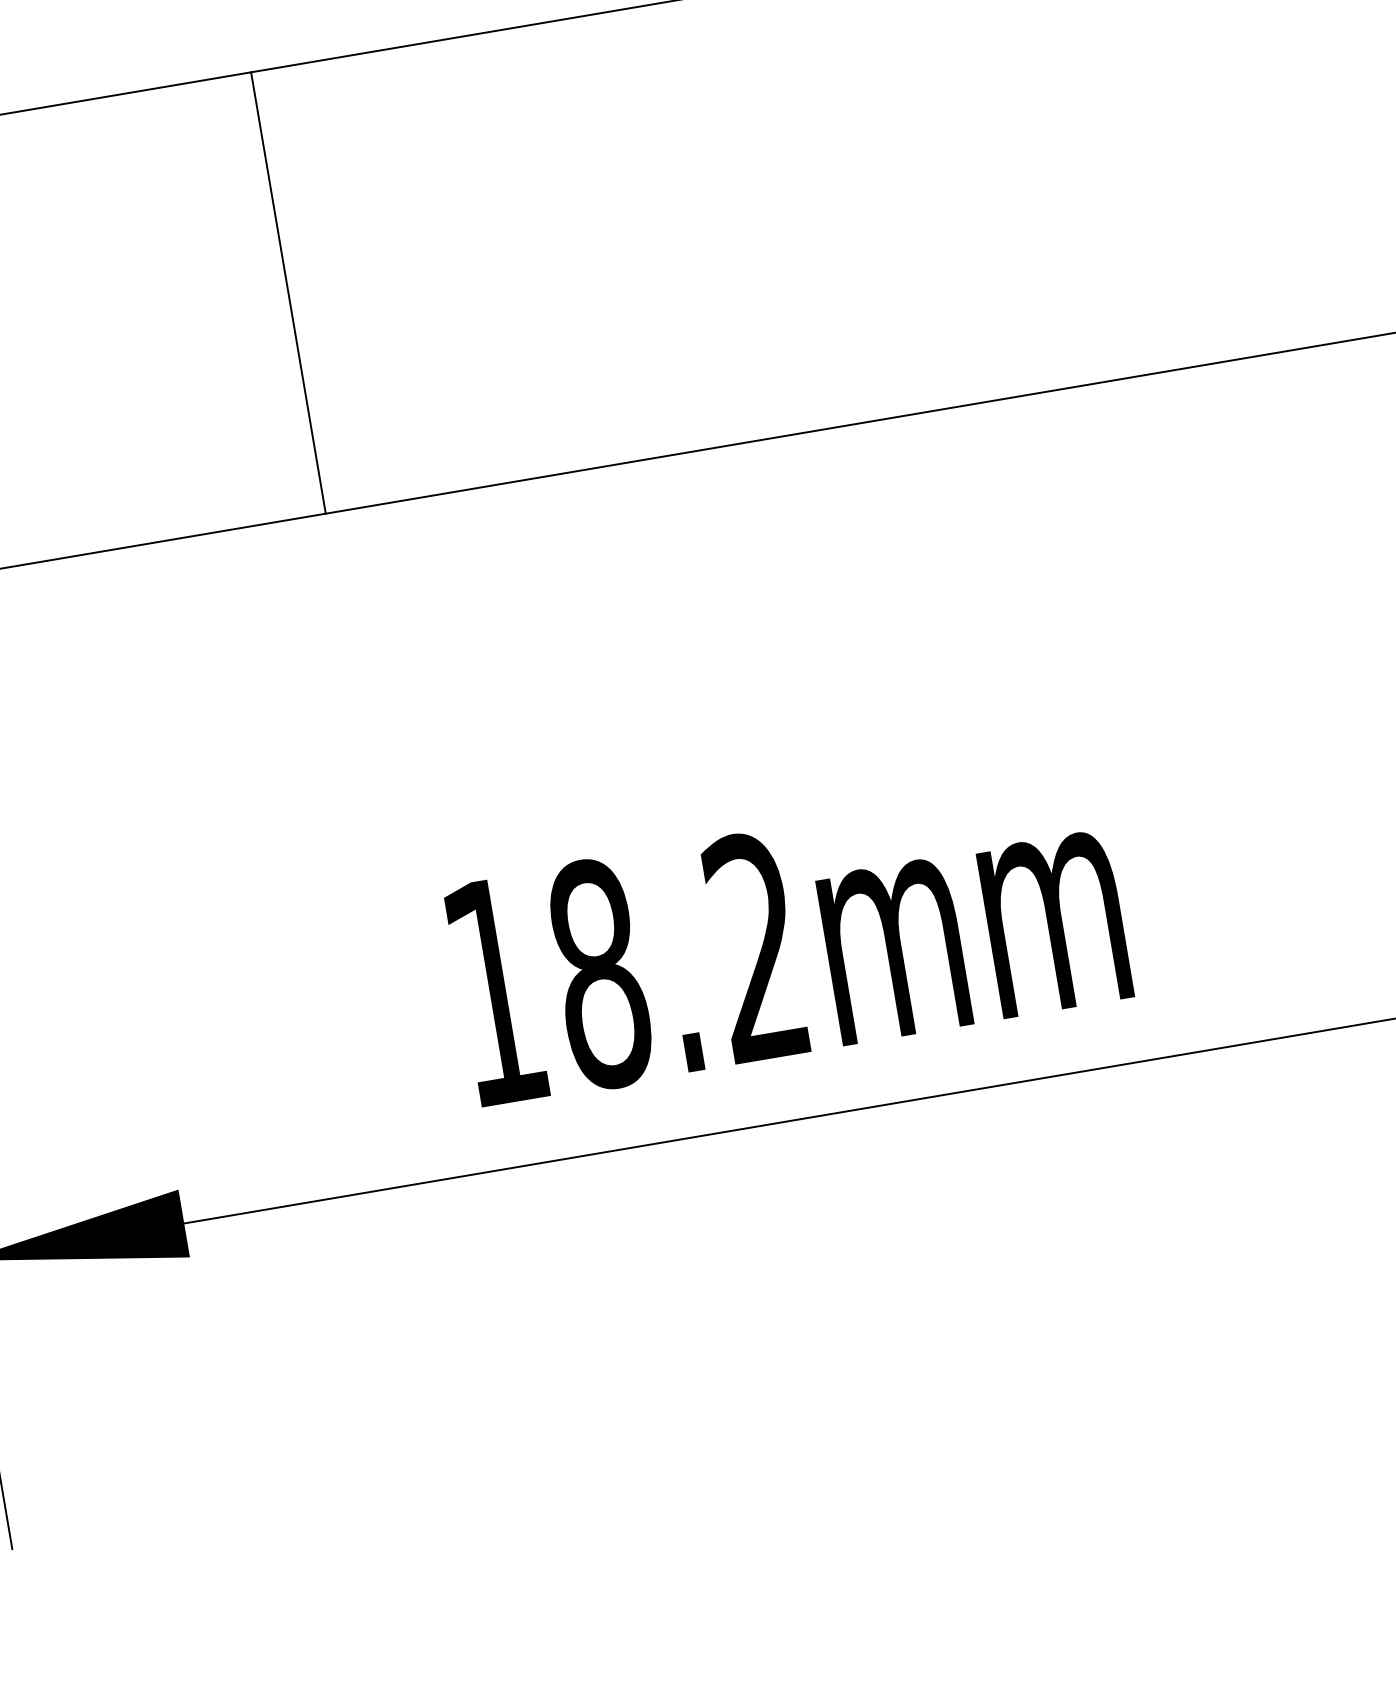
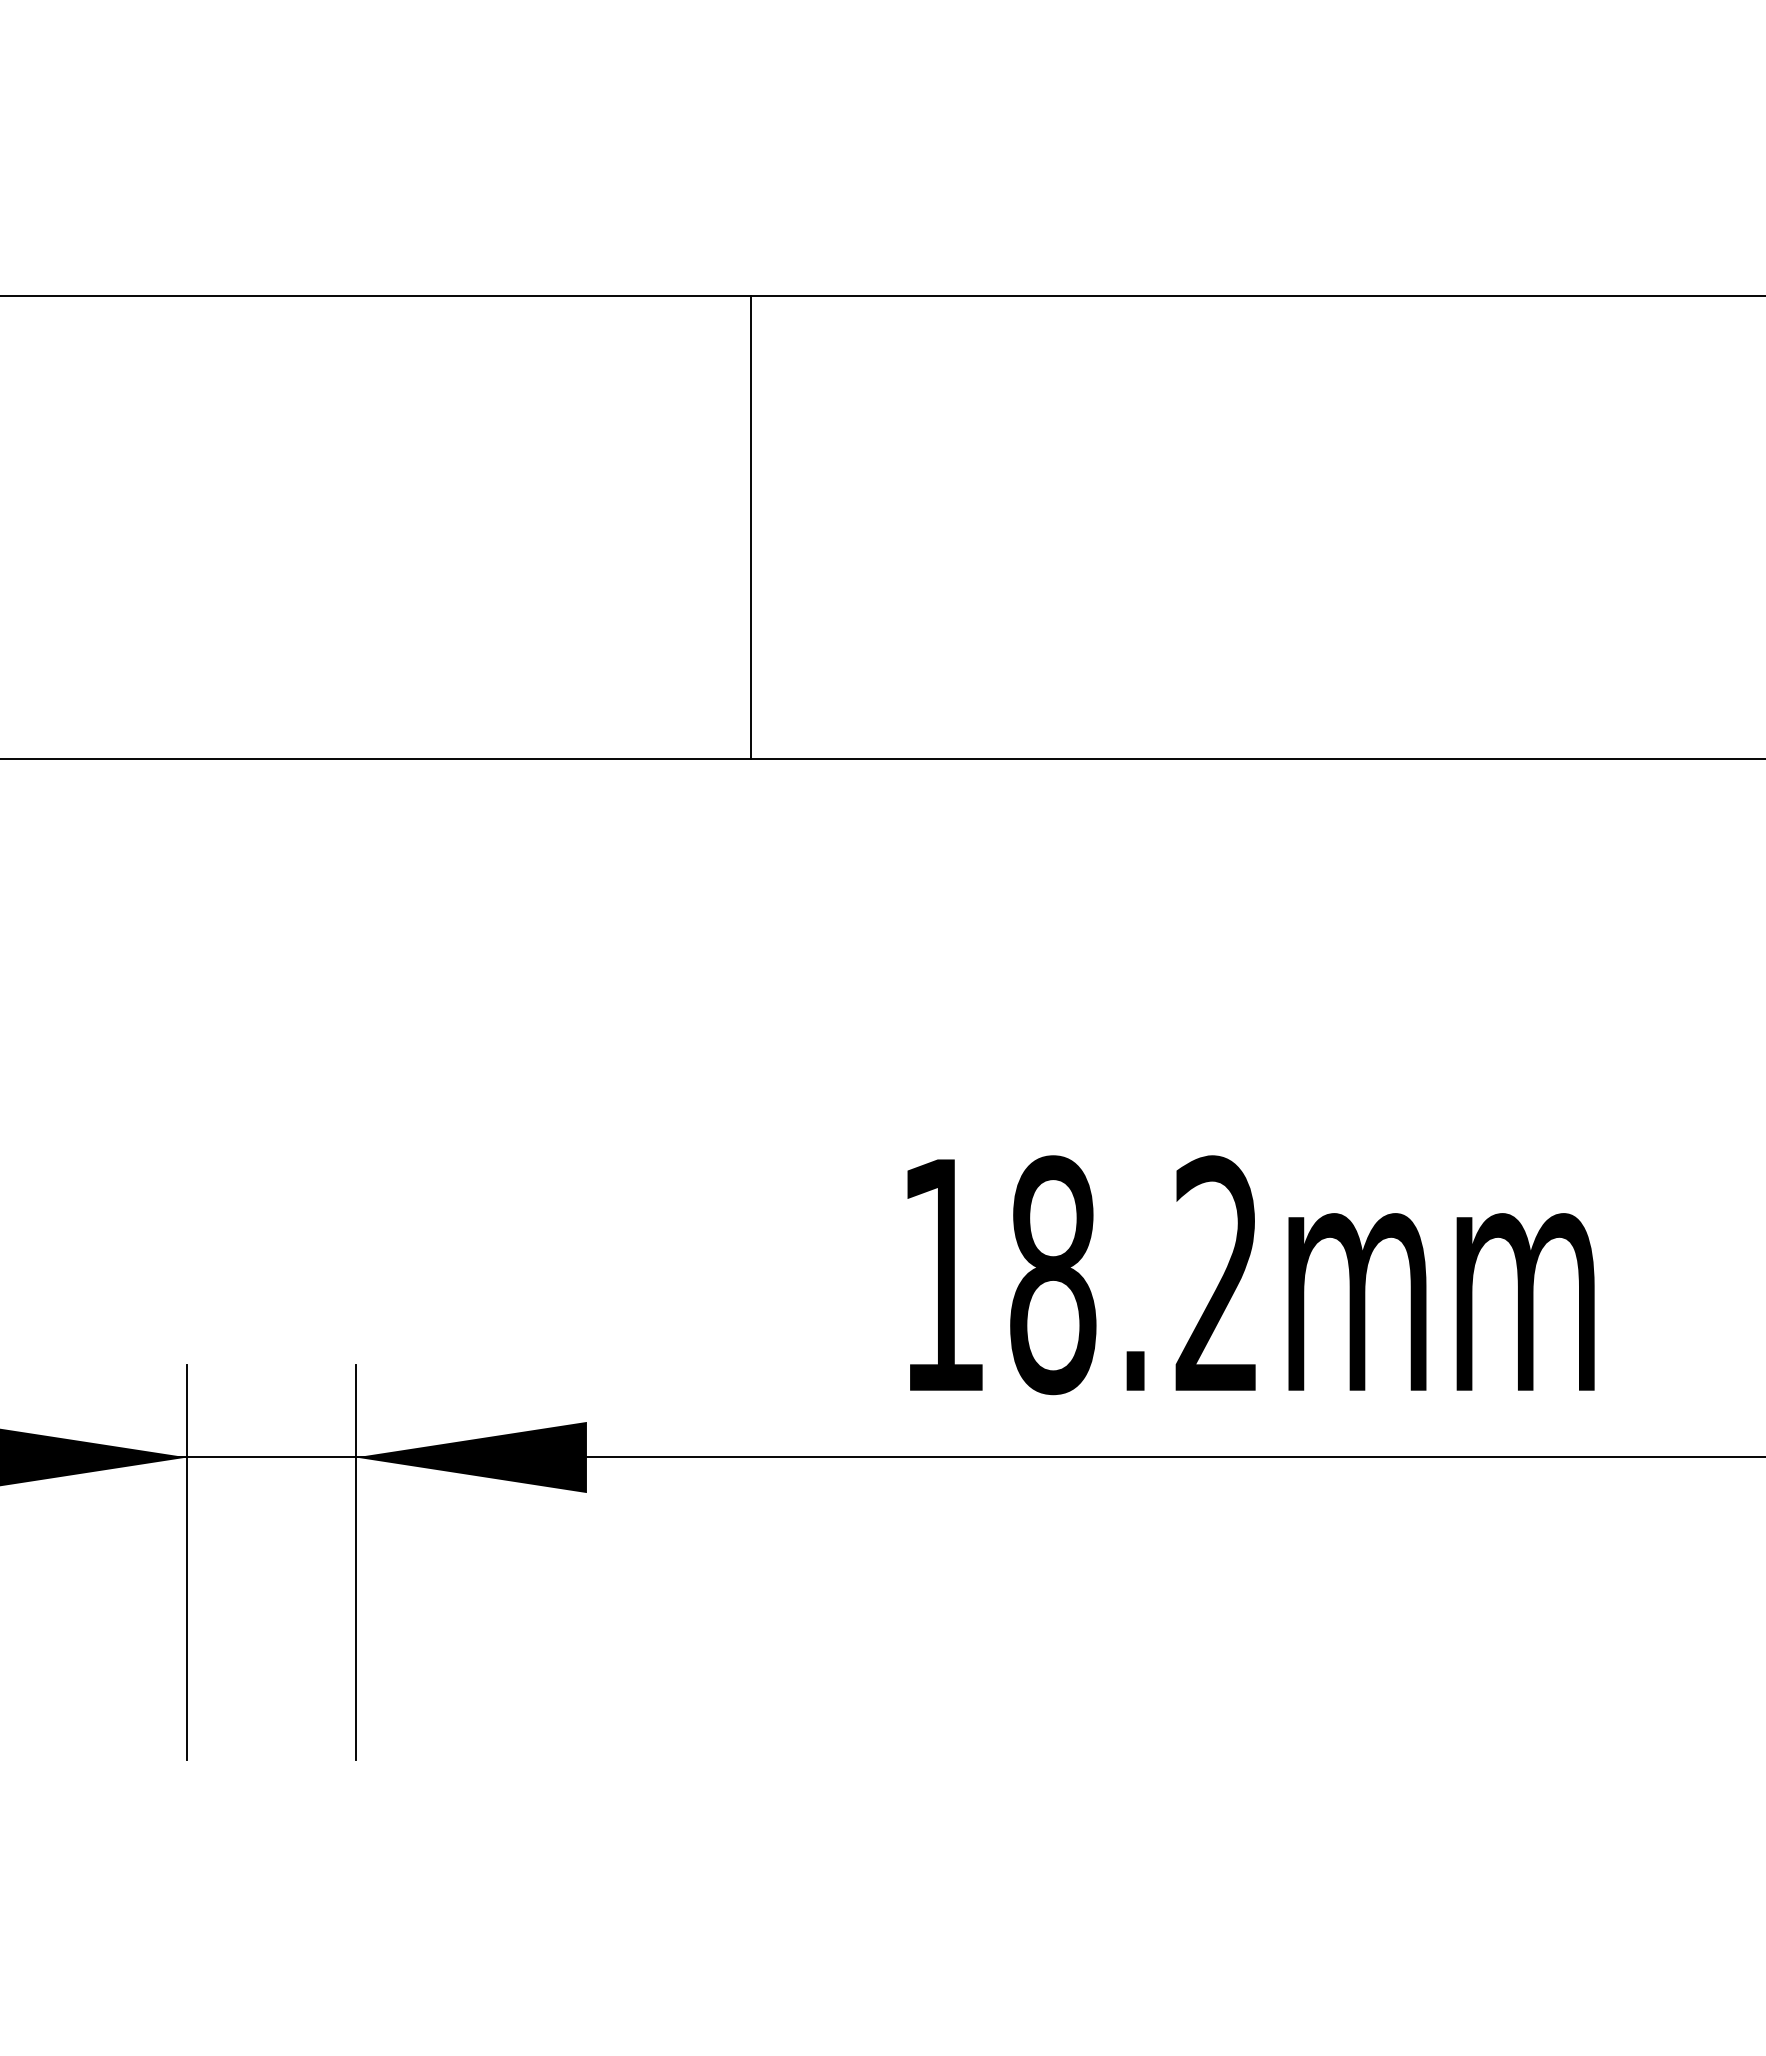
line: (288, 292) -> (751, 527), moved

